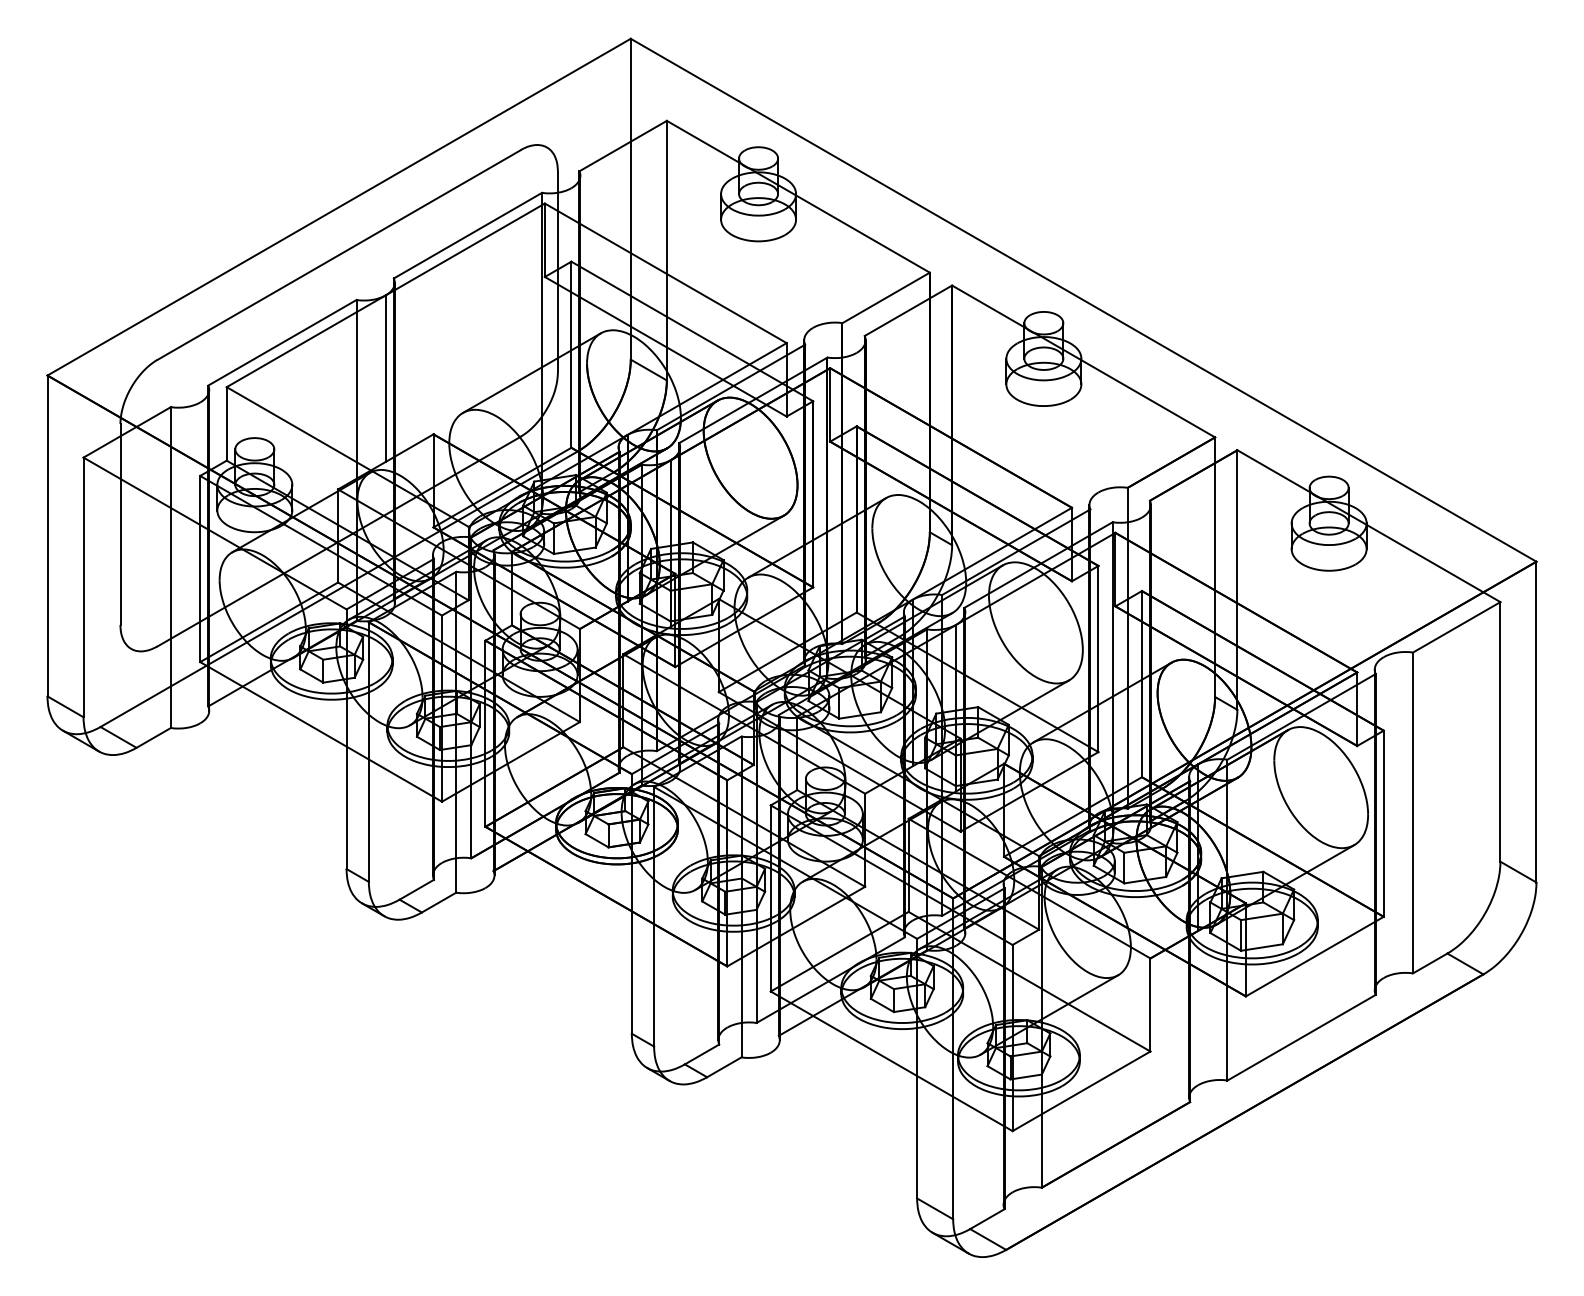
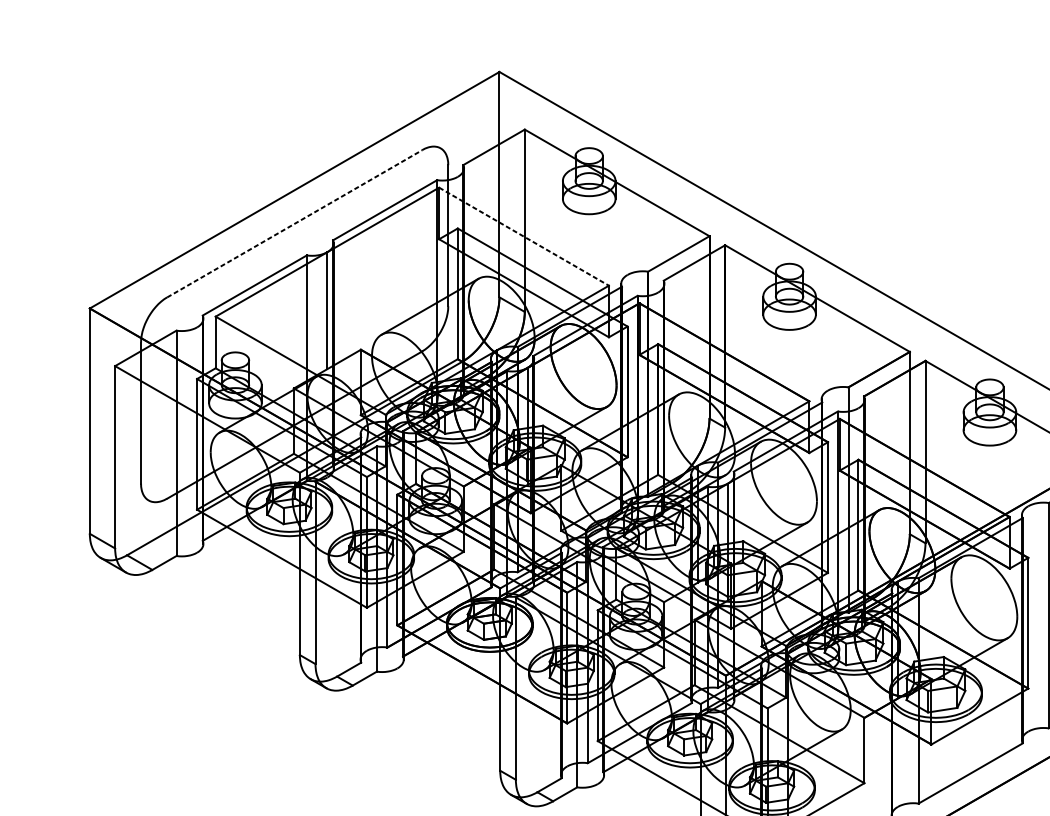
line: (339, 255) -> (294, 224), solid -> dashed
line: (665, 273) -> (523, 236), solid -> dashed

